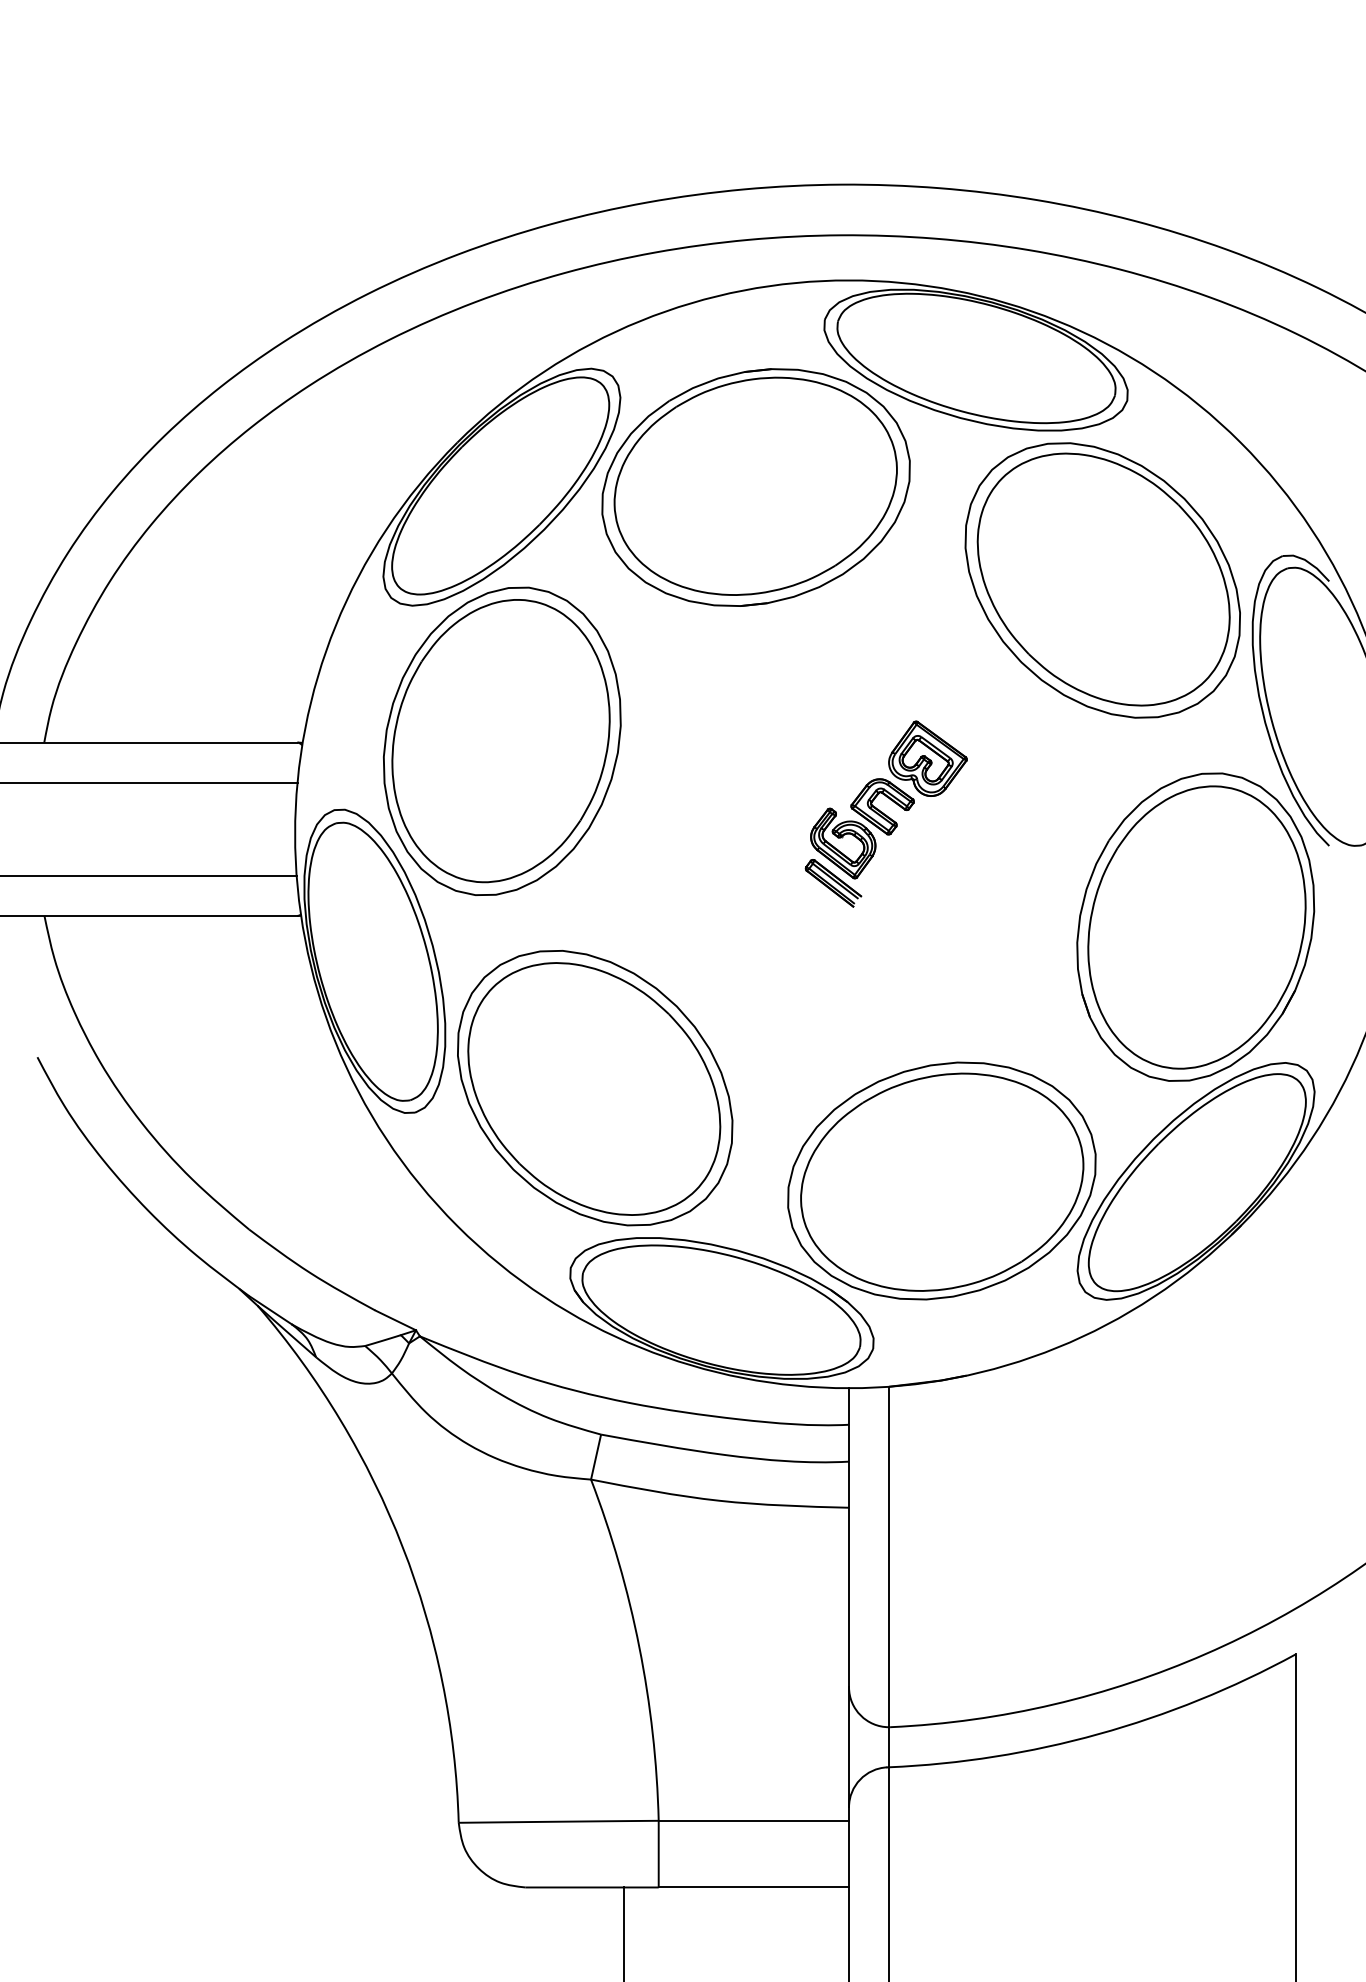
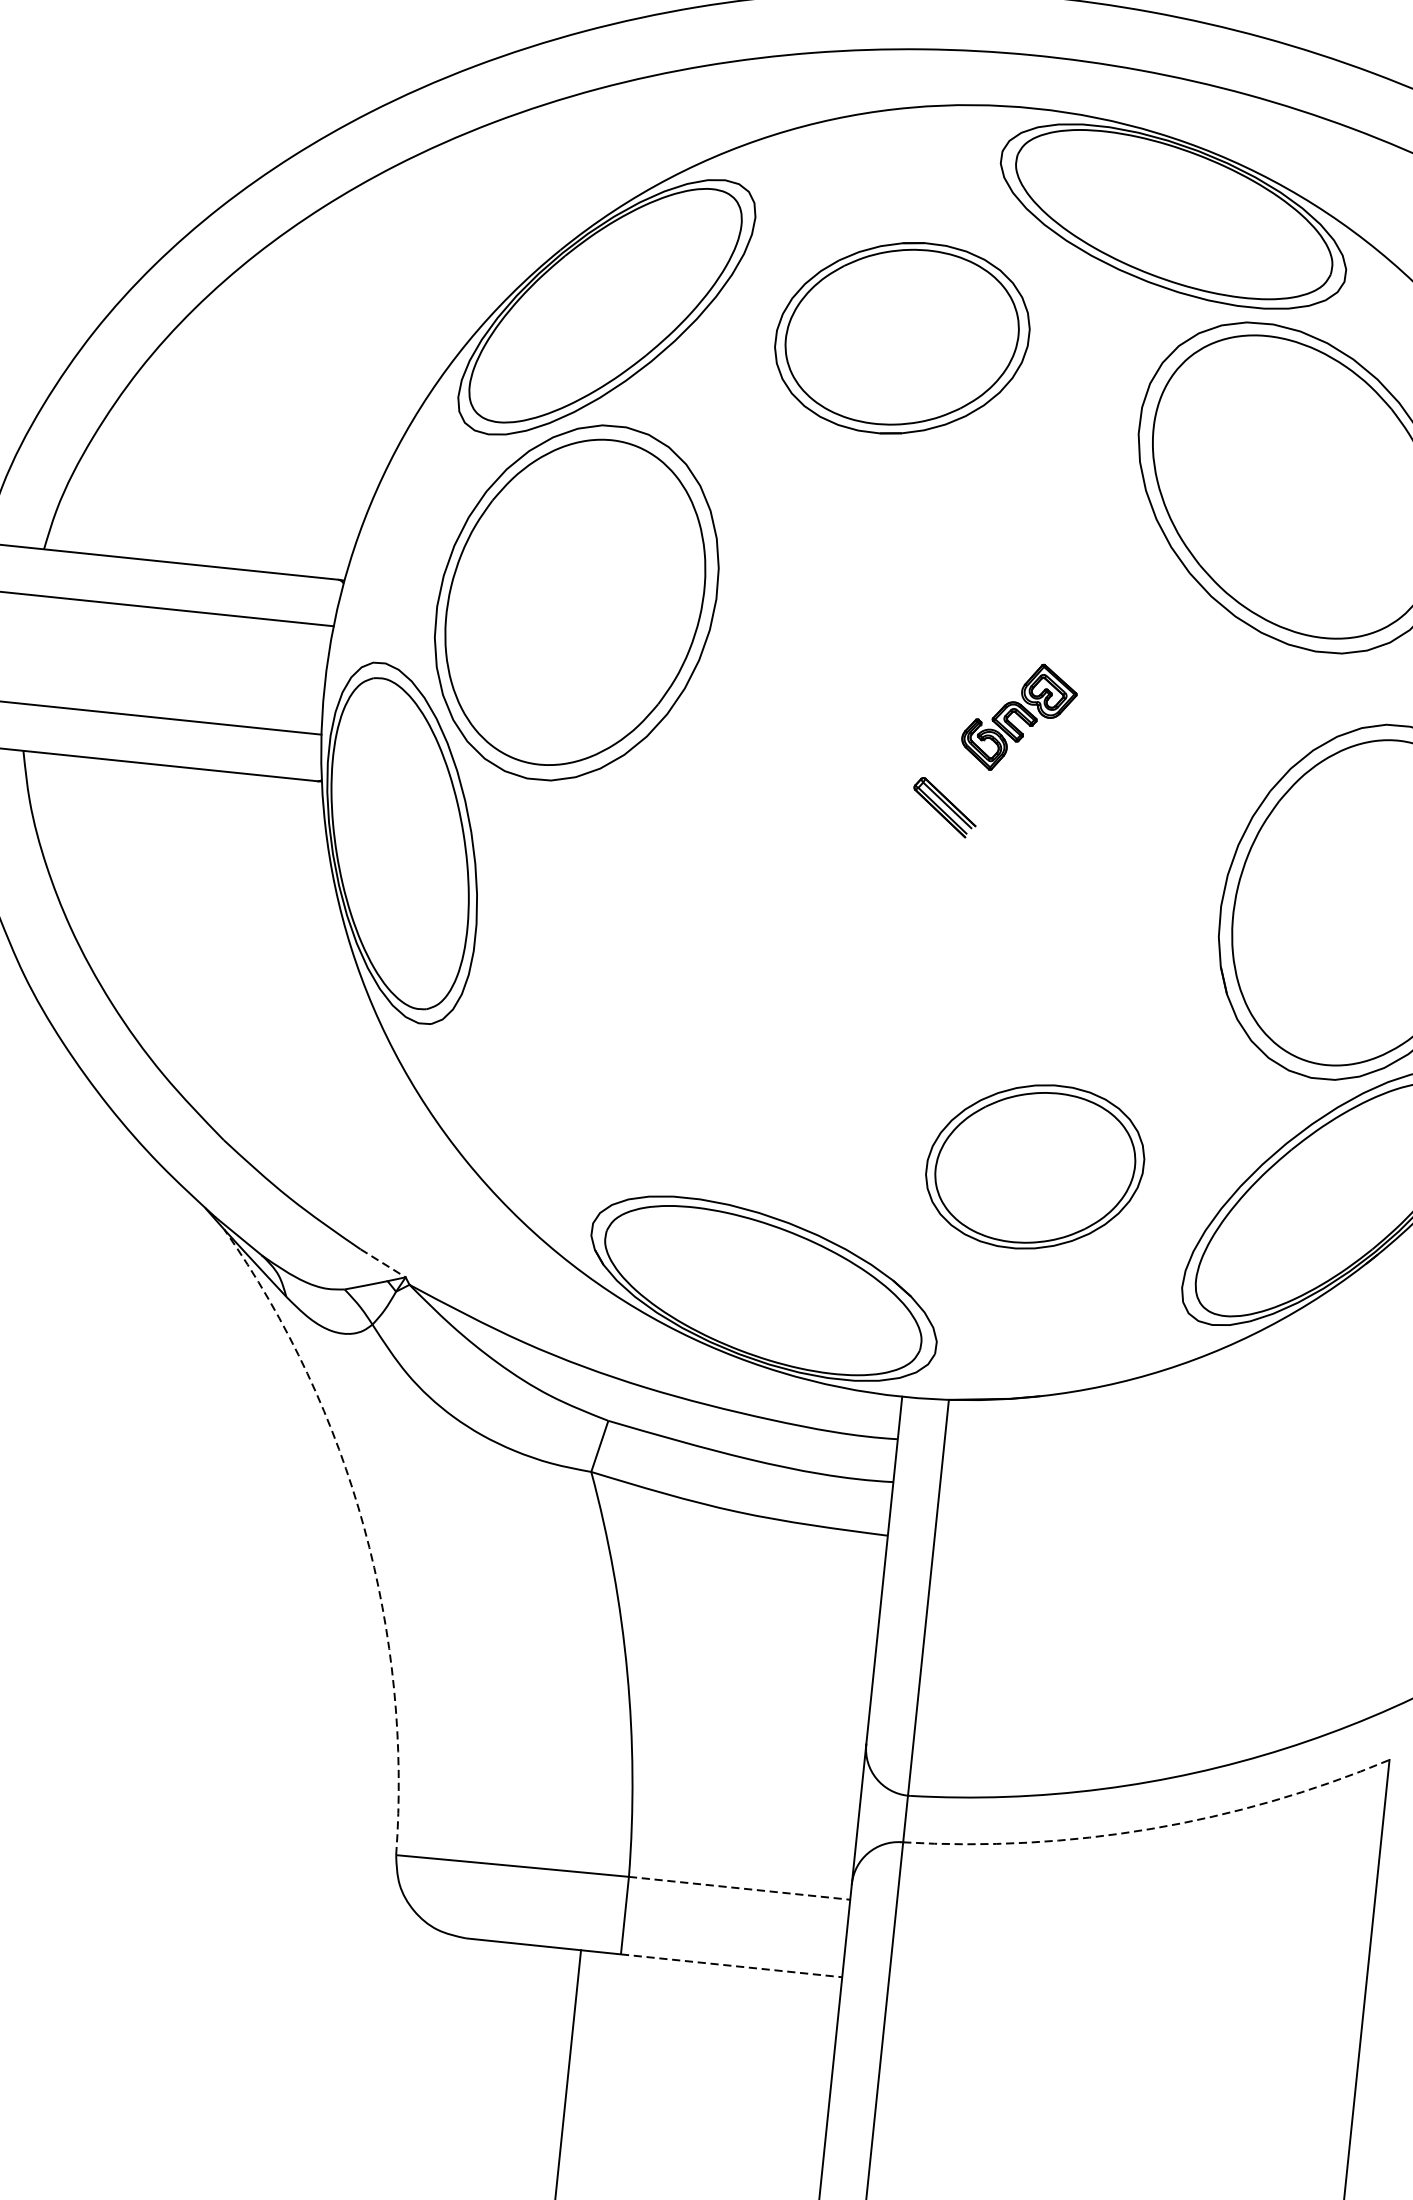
part: (755, 487) -> (901, 338), size x0.7
part: (888, 799) -> (1018, 716), size x0.6
part: (595, 1088) -> (643, 1017), removed
part: (941, 1180) -> (1034, 1166), size x0.6
line: (395, 1320) -> (383, 1263), solid -> dashed
arc: (402, 1547) -> (363, 1528), solid -> dashed
arc: (1098, 1734) -> (1150, 1829), solid -> dashed
line: (754, 1820) -> (740, 1888), solid -> dashed
line: (754, 1887) -> (732, 1965), solid -> dashed

